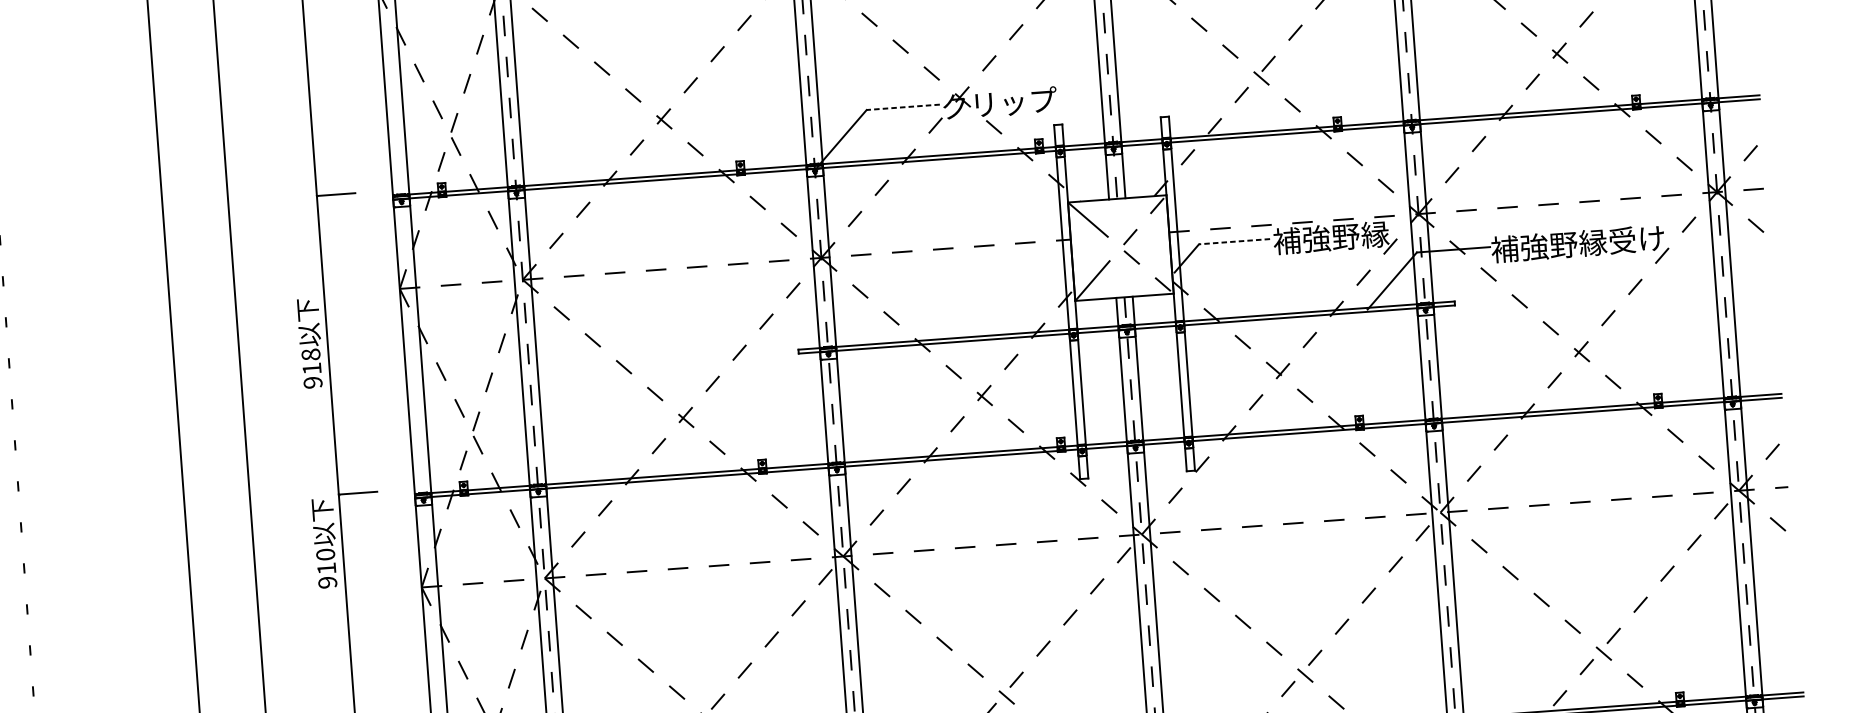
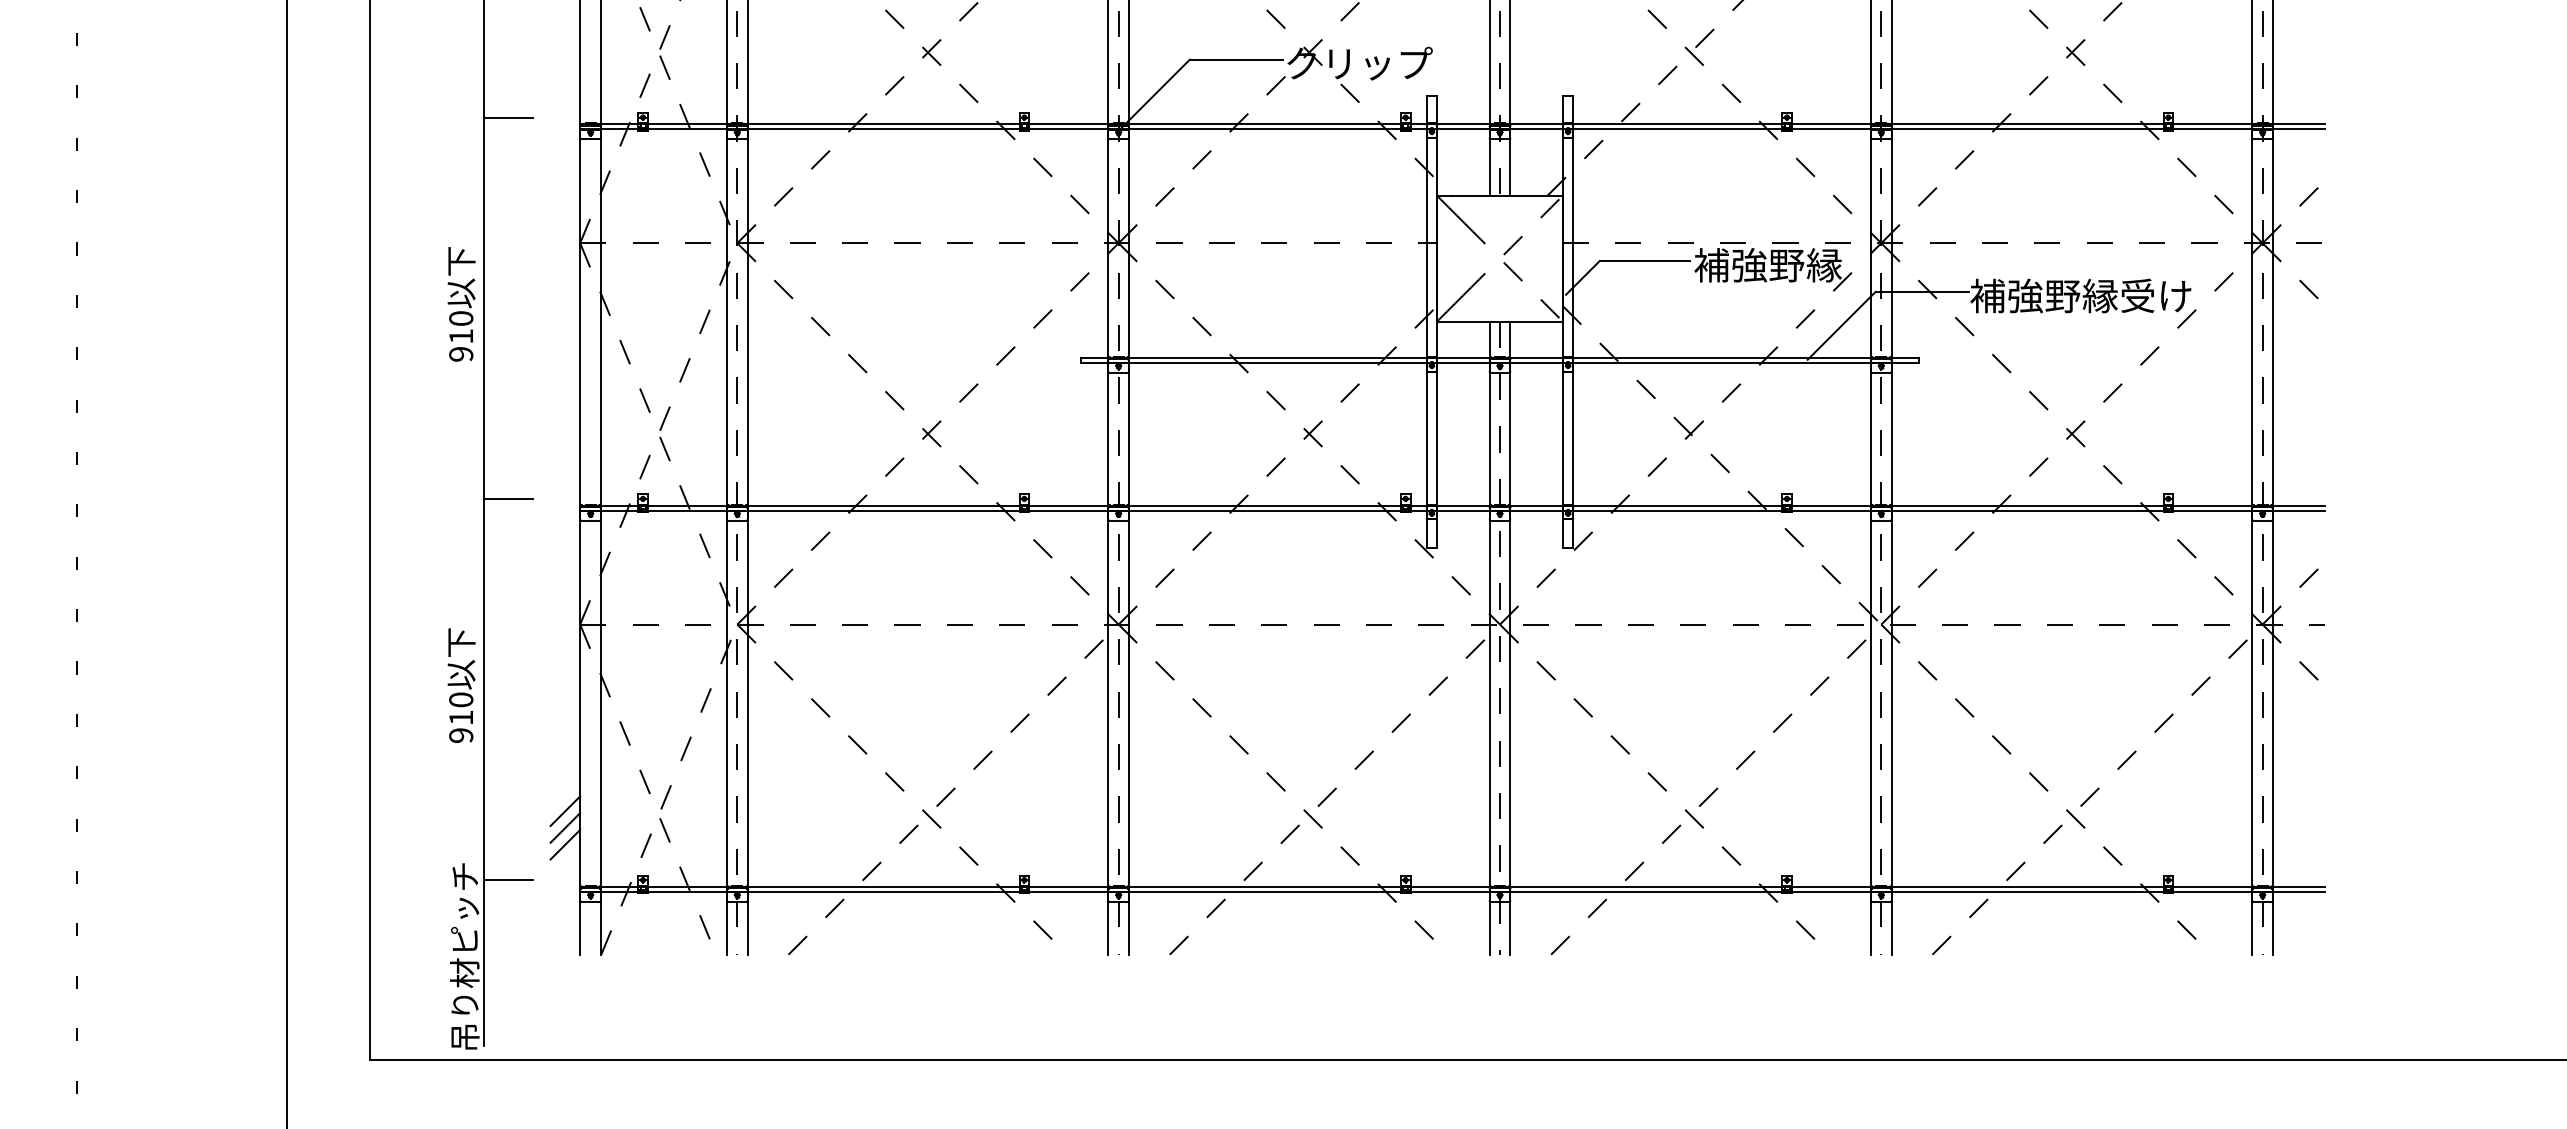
line: (903, 107) -> (1236, 59), dashed -> solid
line: (1234, 241) -> (1644, 261), dashed -> solid
text: (311, 354) -> (461, 318), 918 -> 910
text: (325, 543) -> (461, 685), moved

